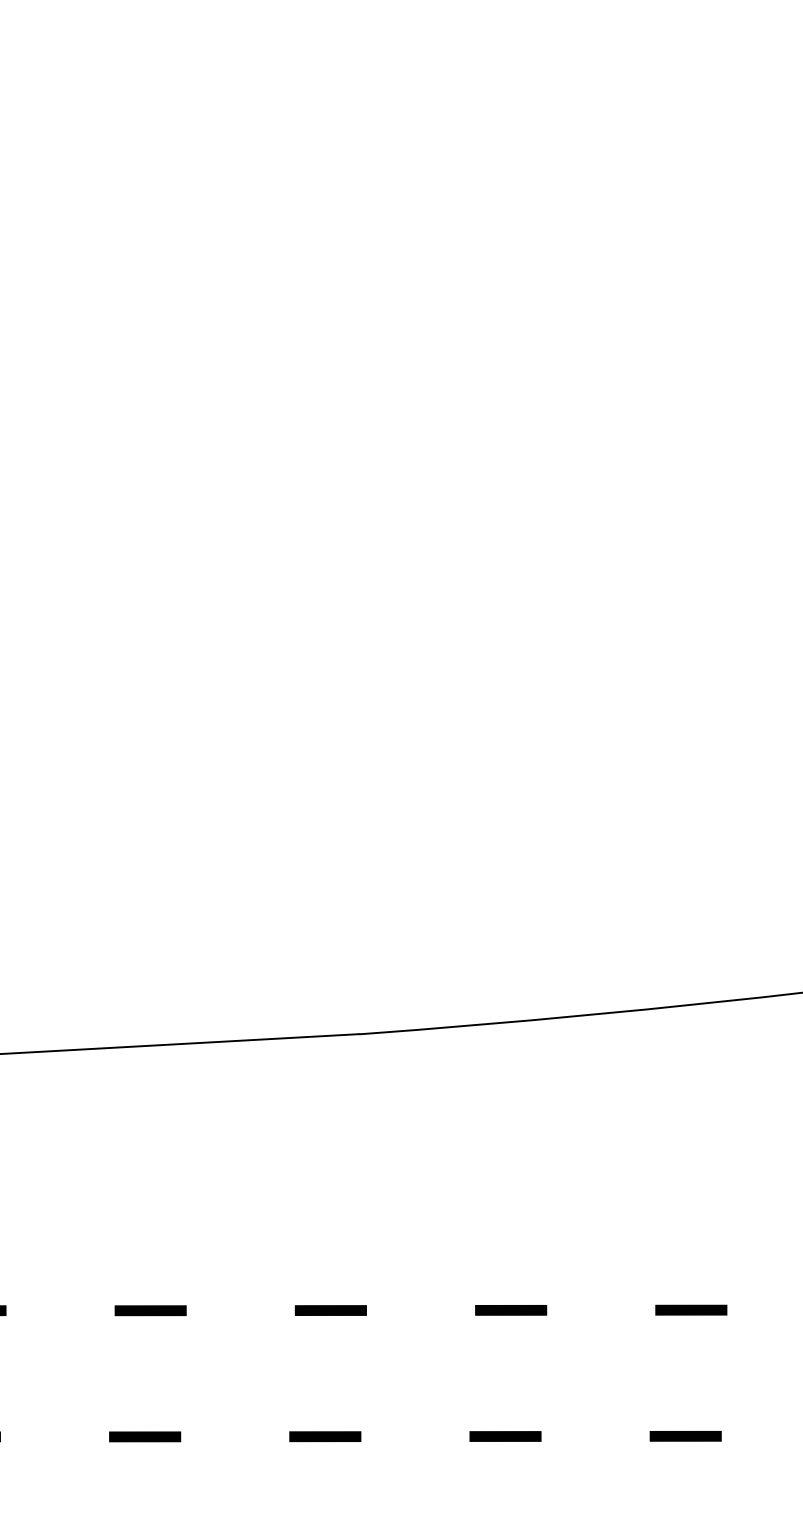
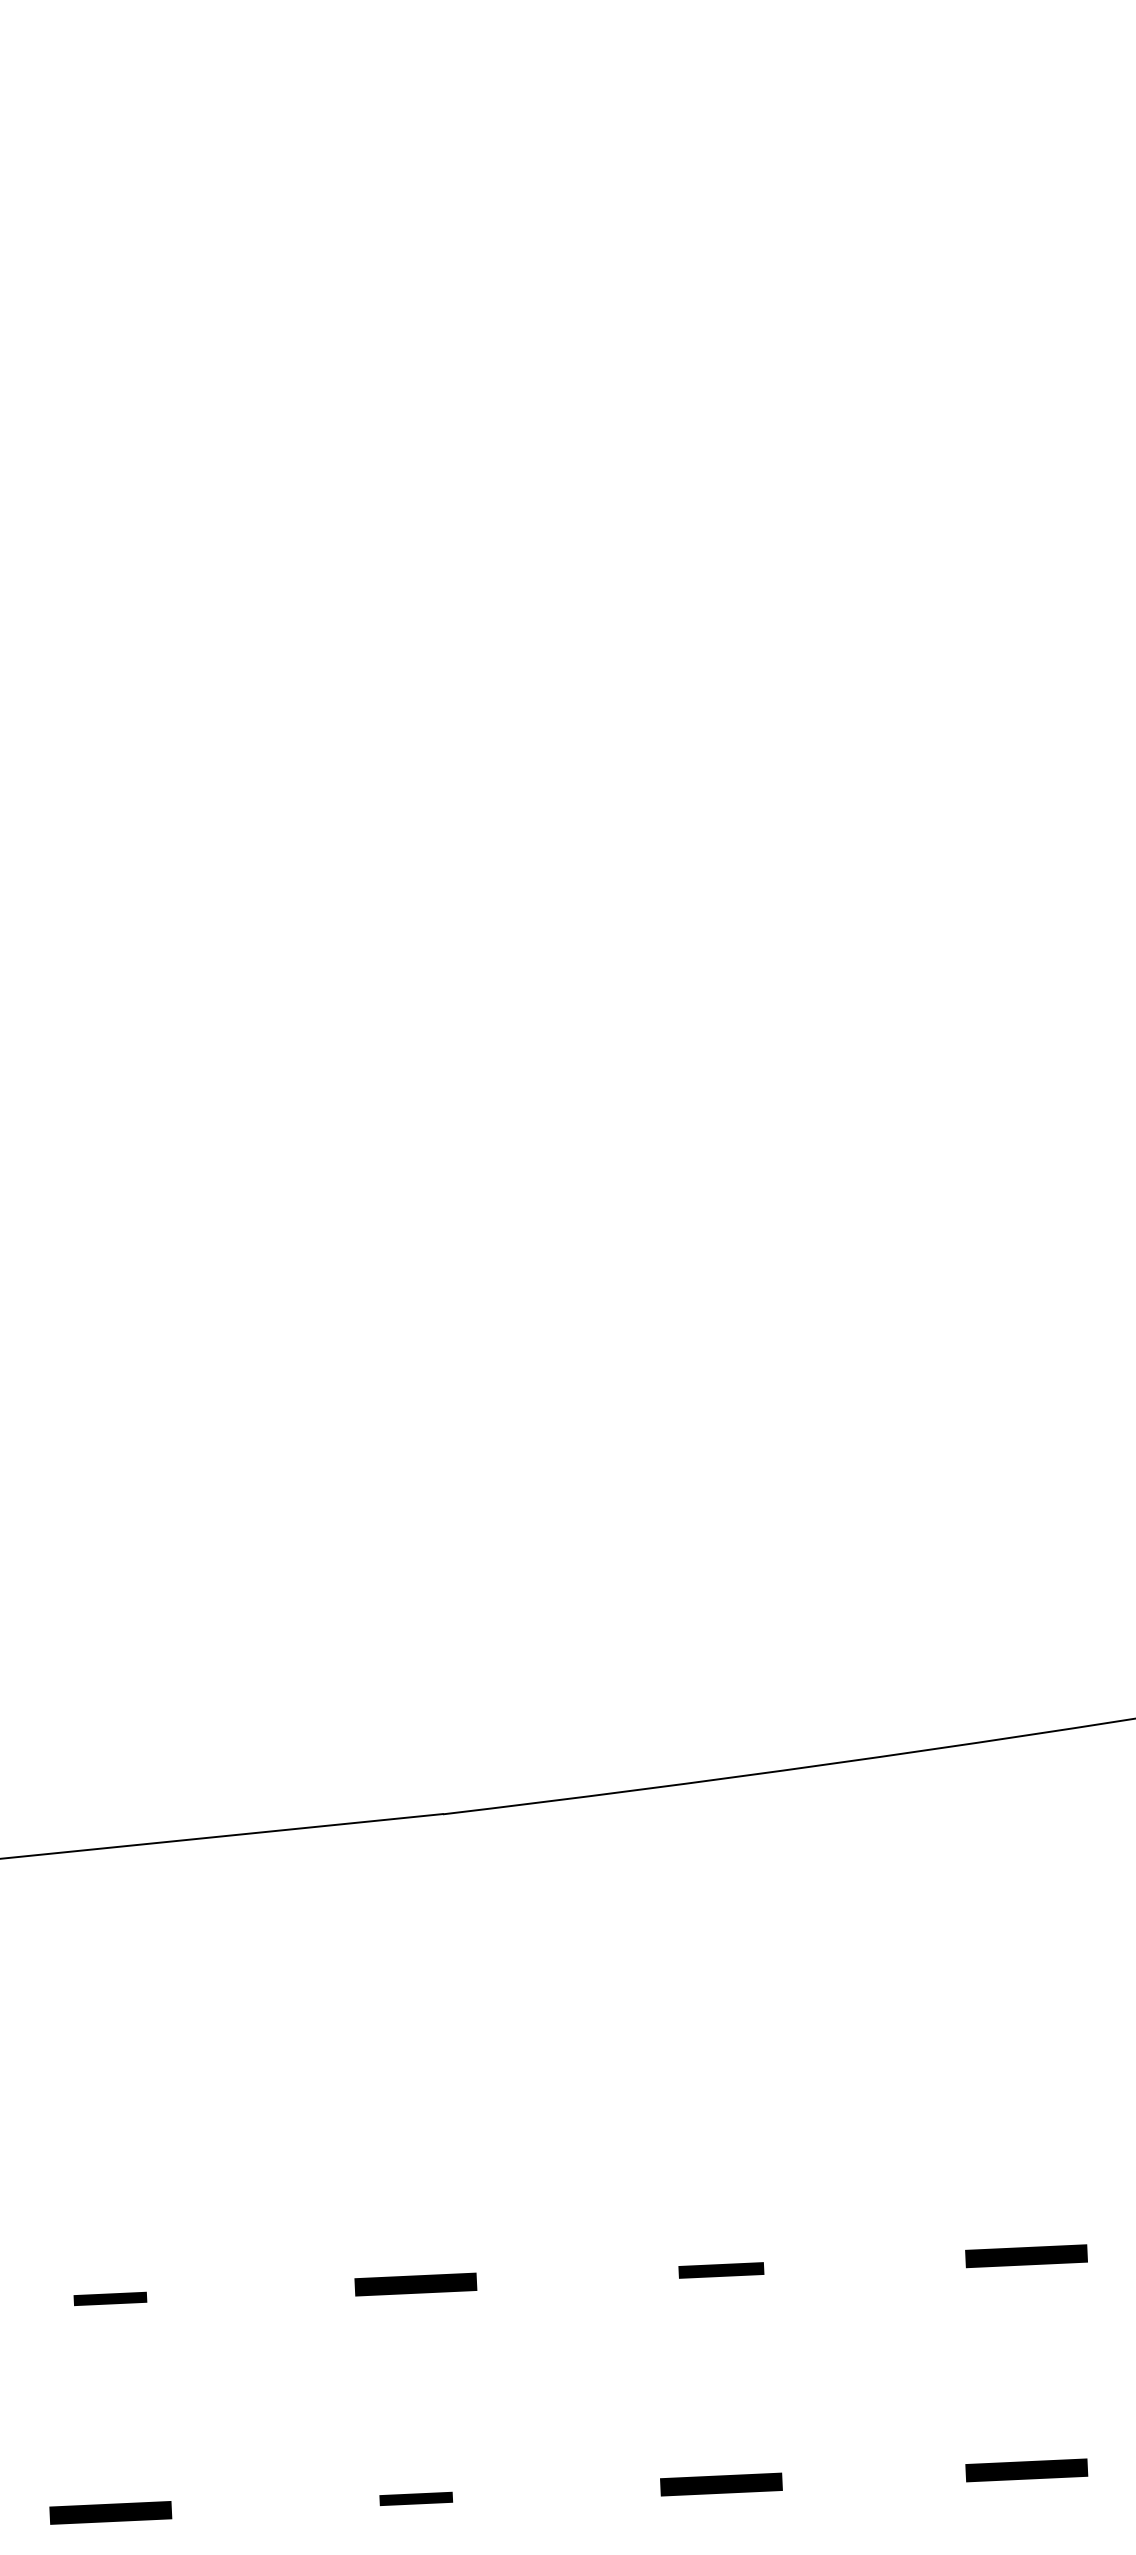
part: (150, 1310) -> (110, 2298), size x0.6
part: (511, 1310) -> (721, 2270), size x0.7
part: (325, 1436) -> (416, 2498), size x0.6

